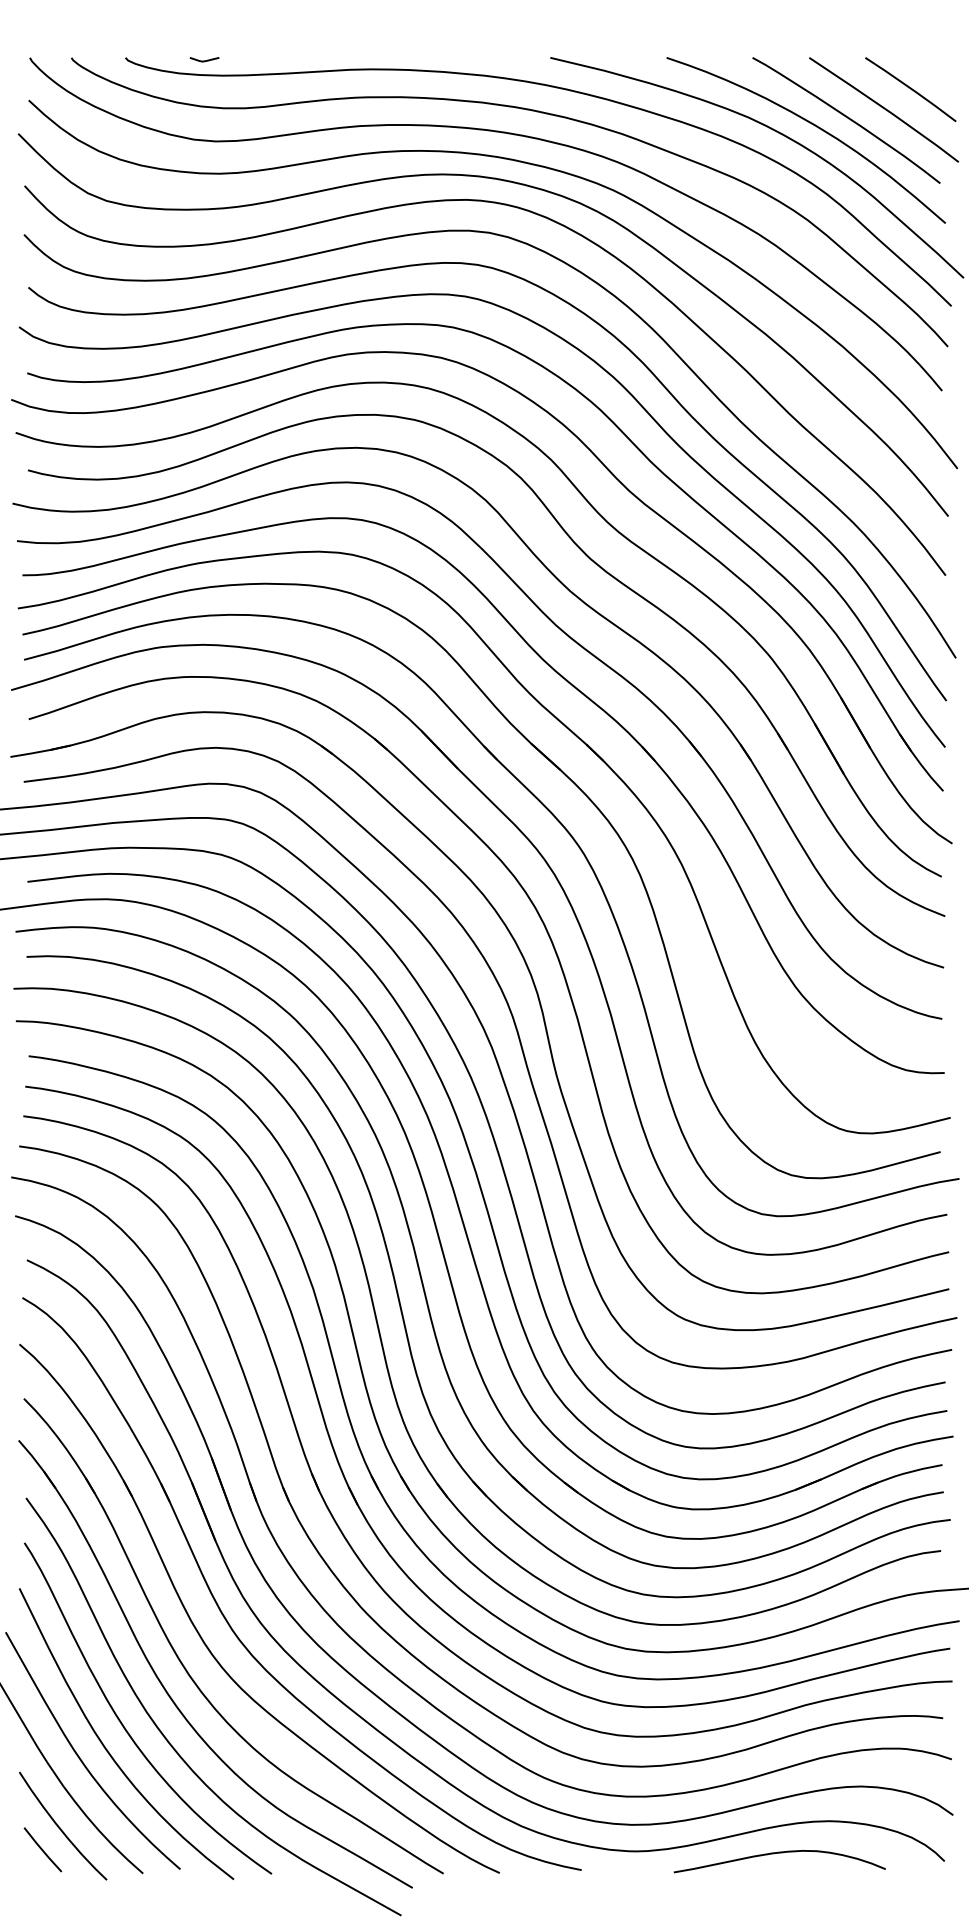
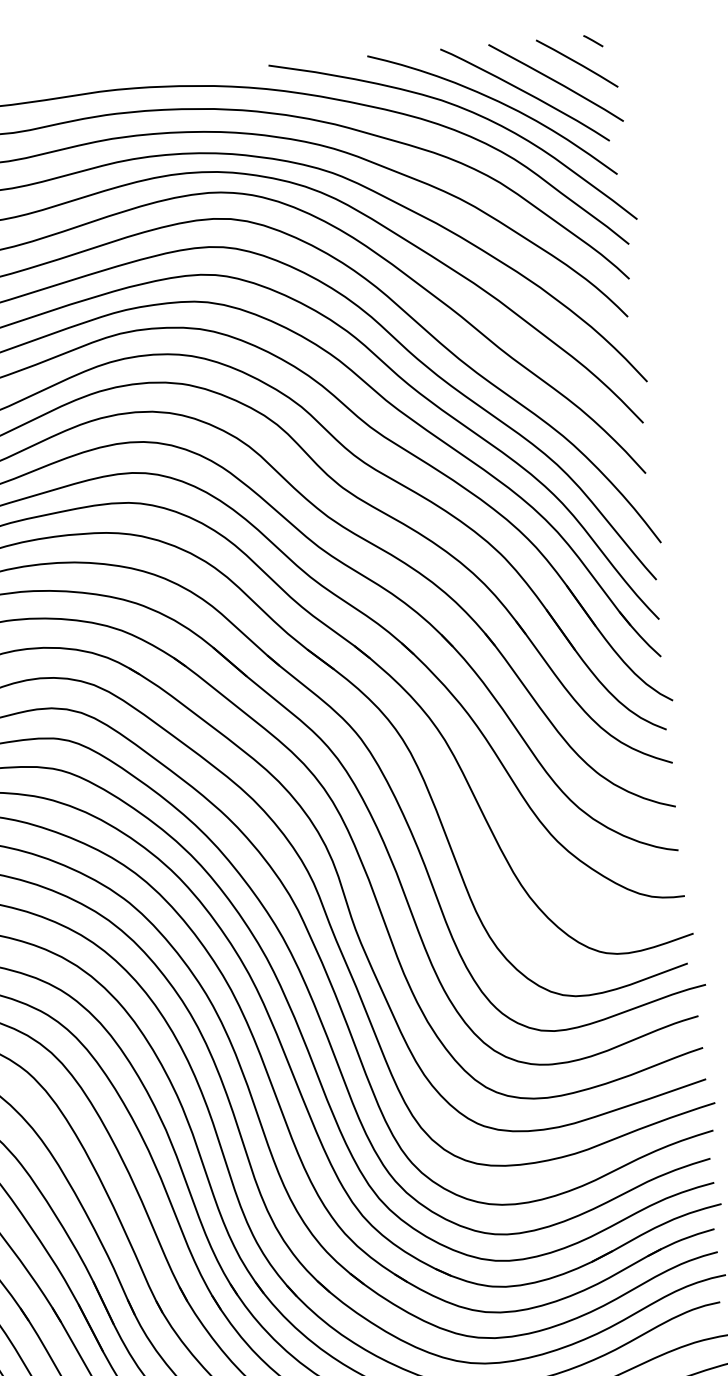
line: (932, 65) -> (593, 41), added

